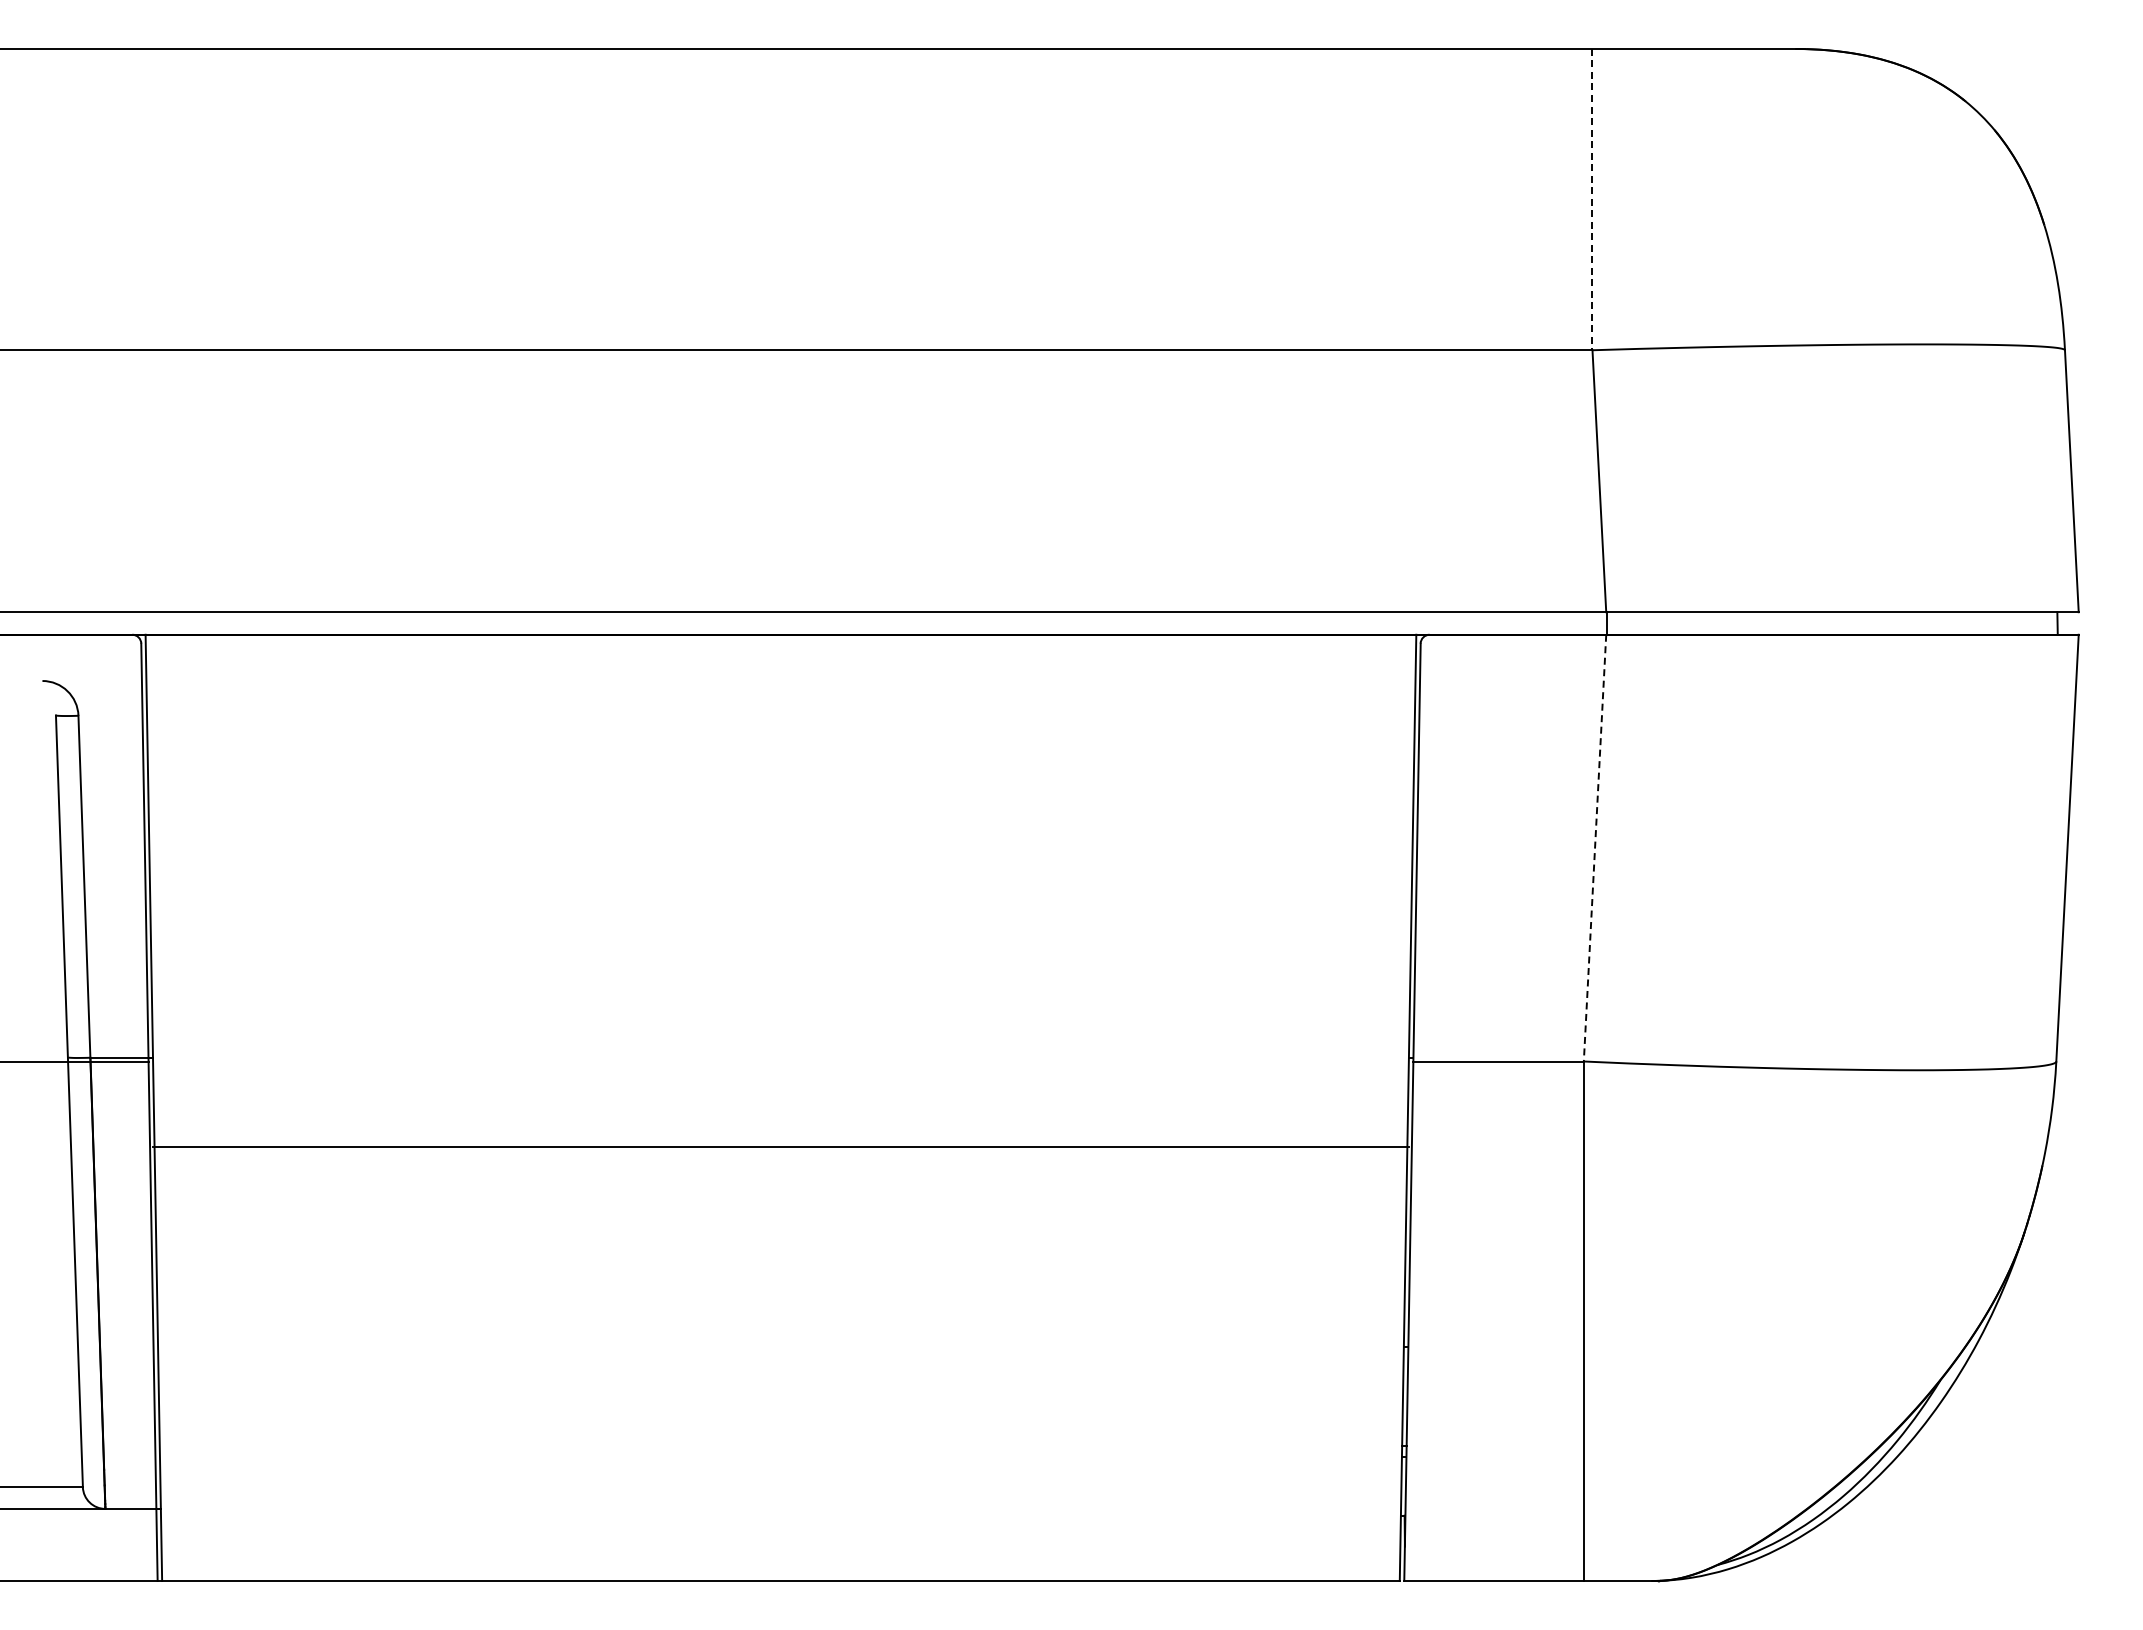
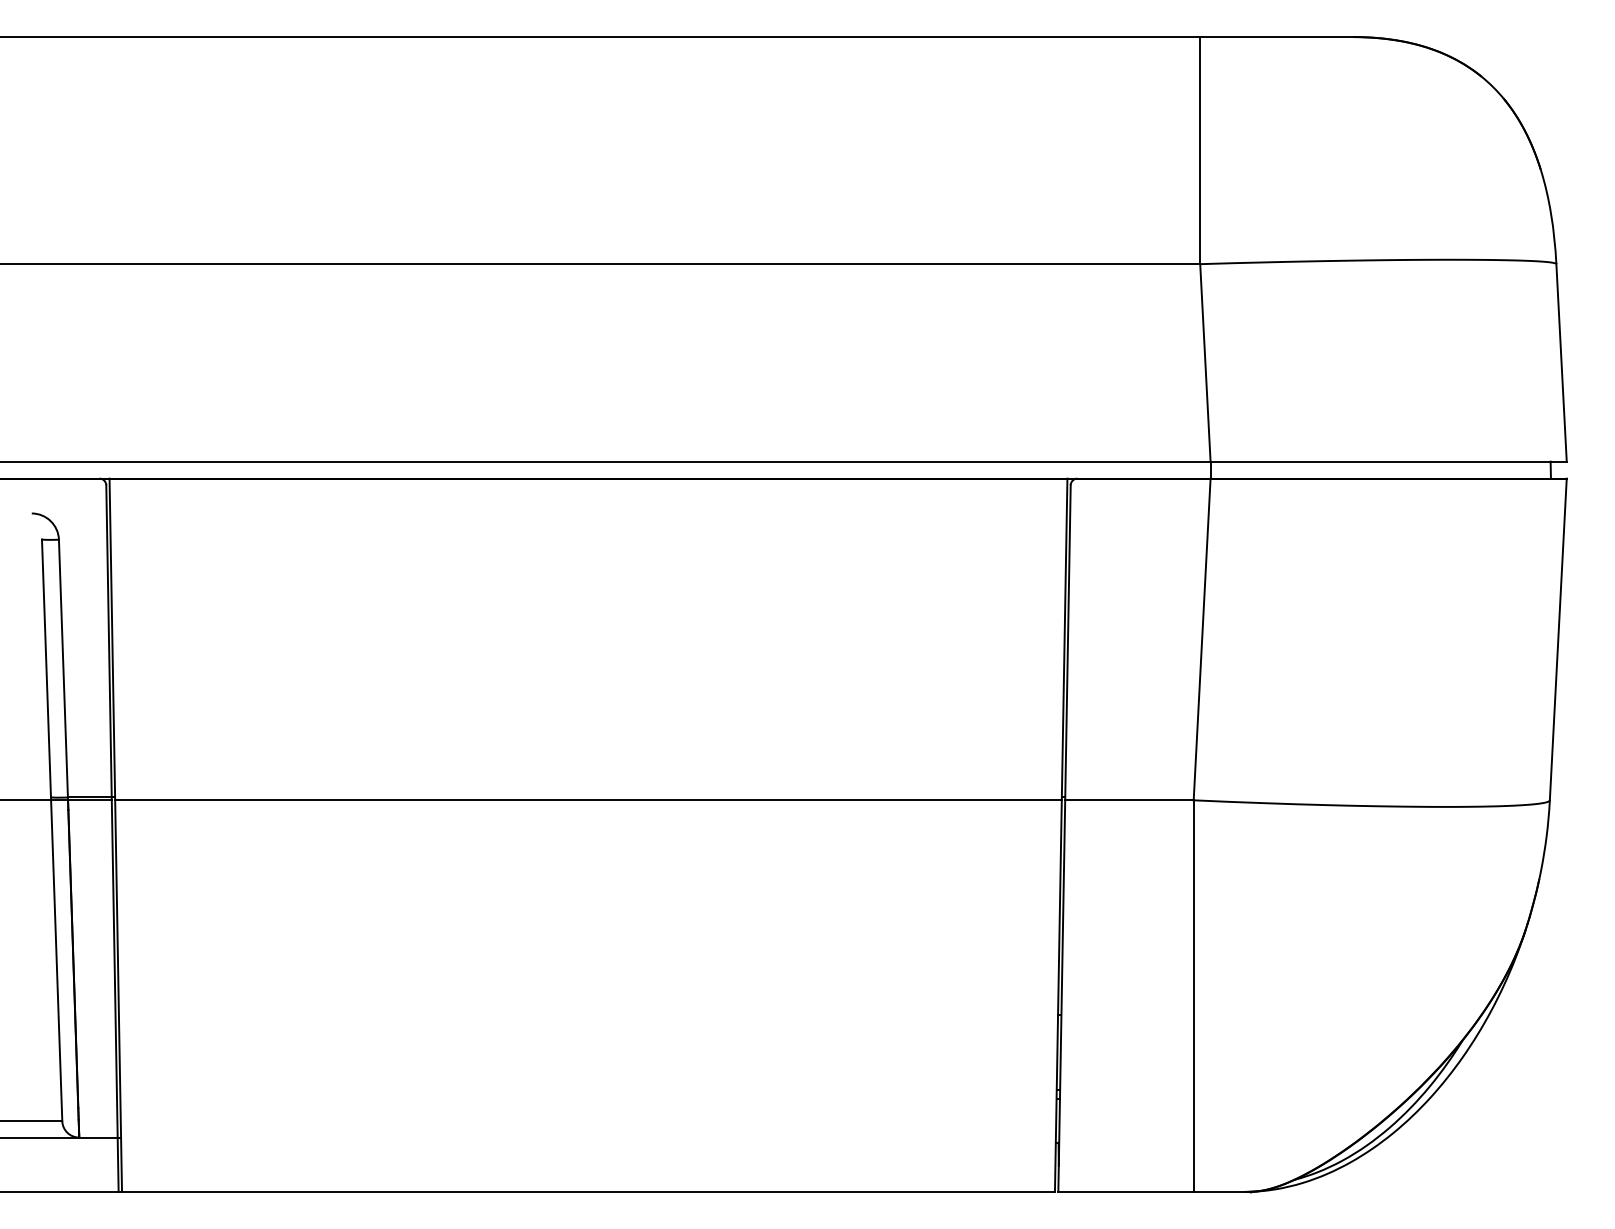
line: (1592, 199) -> (1200, 150), dashed -> solid
line: (1595, 848) -> (1202, 639), dashed -> solid
line: (780, 1146) -> (588, 800), moved

